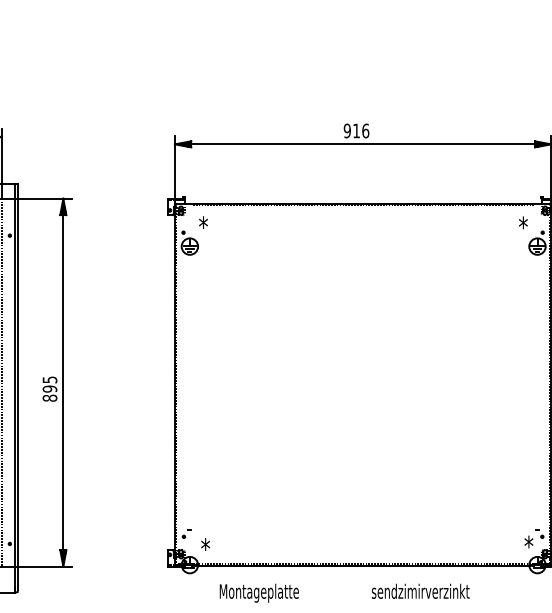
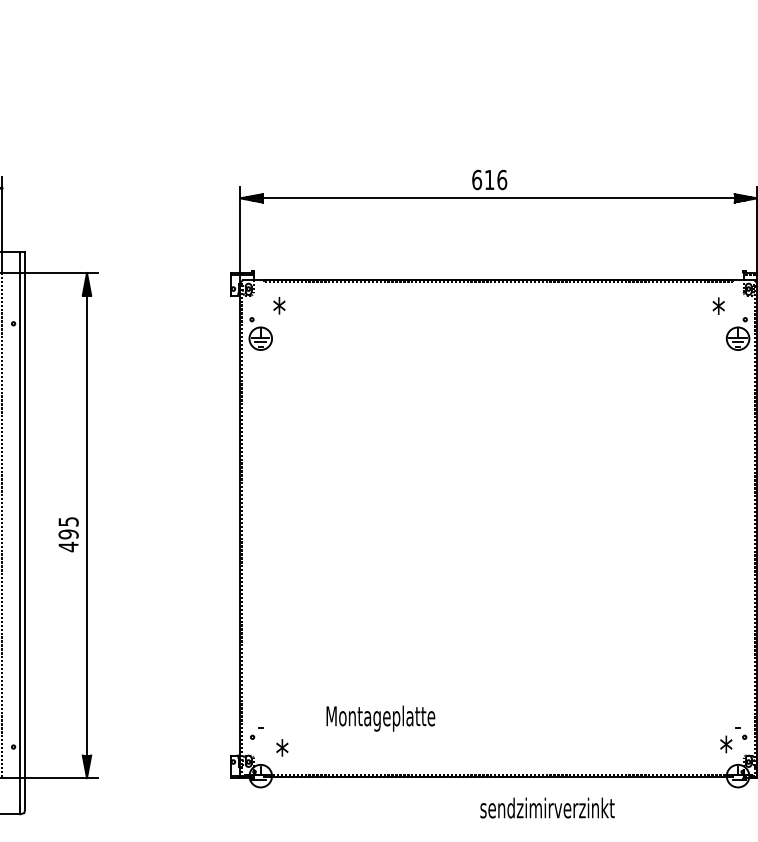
text: (347, 130) -> (477, 179), 916 -> 616
text: (49, 398) -> (67, 547), 895 -> 495
text: (420, 590) -> (547, 806), moved
text: (258, 592) -> (379, 717), moved

